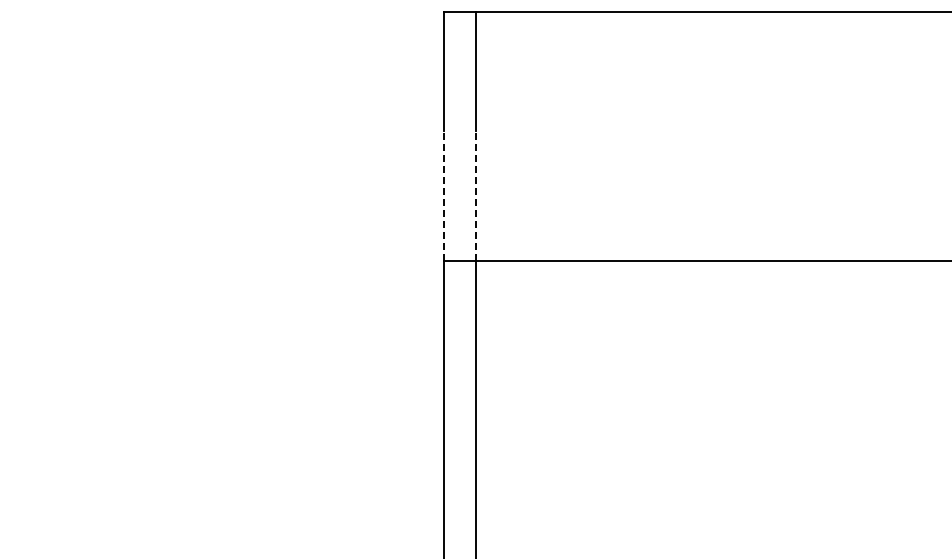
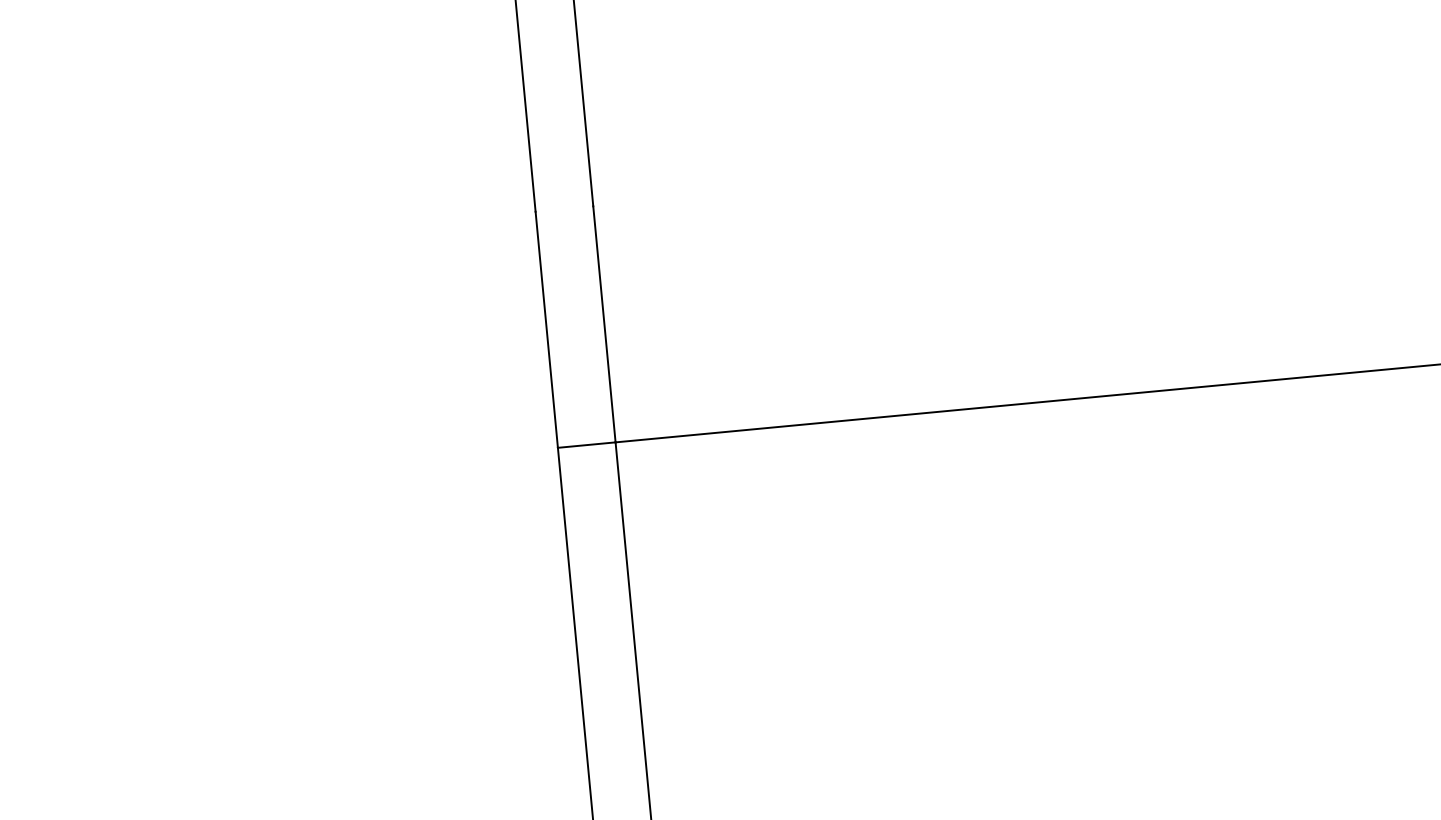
line: (444, 195) -> (546, 328), dashed -> solid
line: (476, 195) -> (604, 323), dashed -> solid

